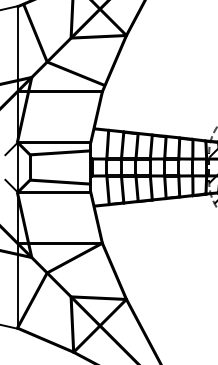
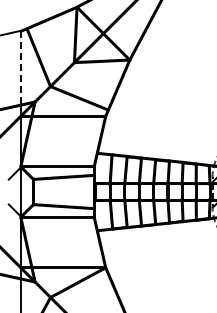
line: (17, 43) -> (20, 68), solid -> dashed

